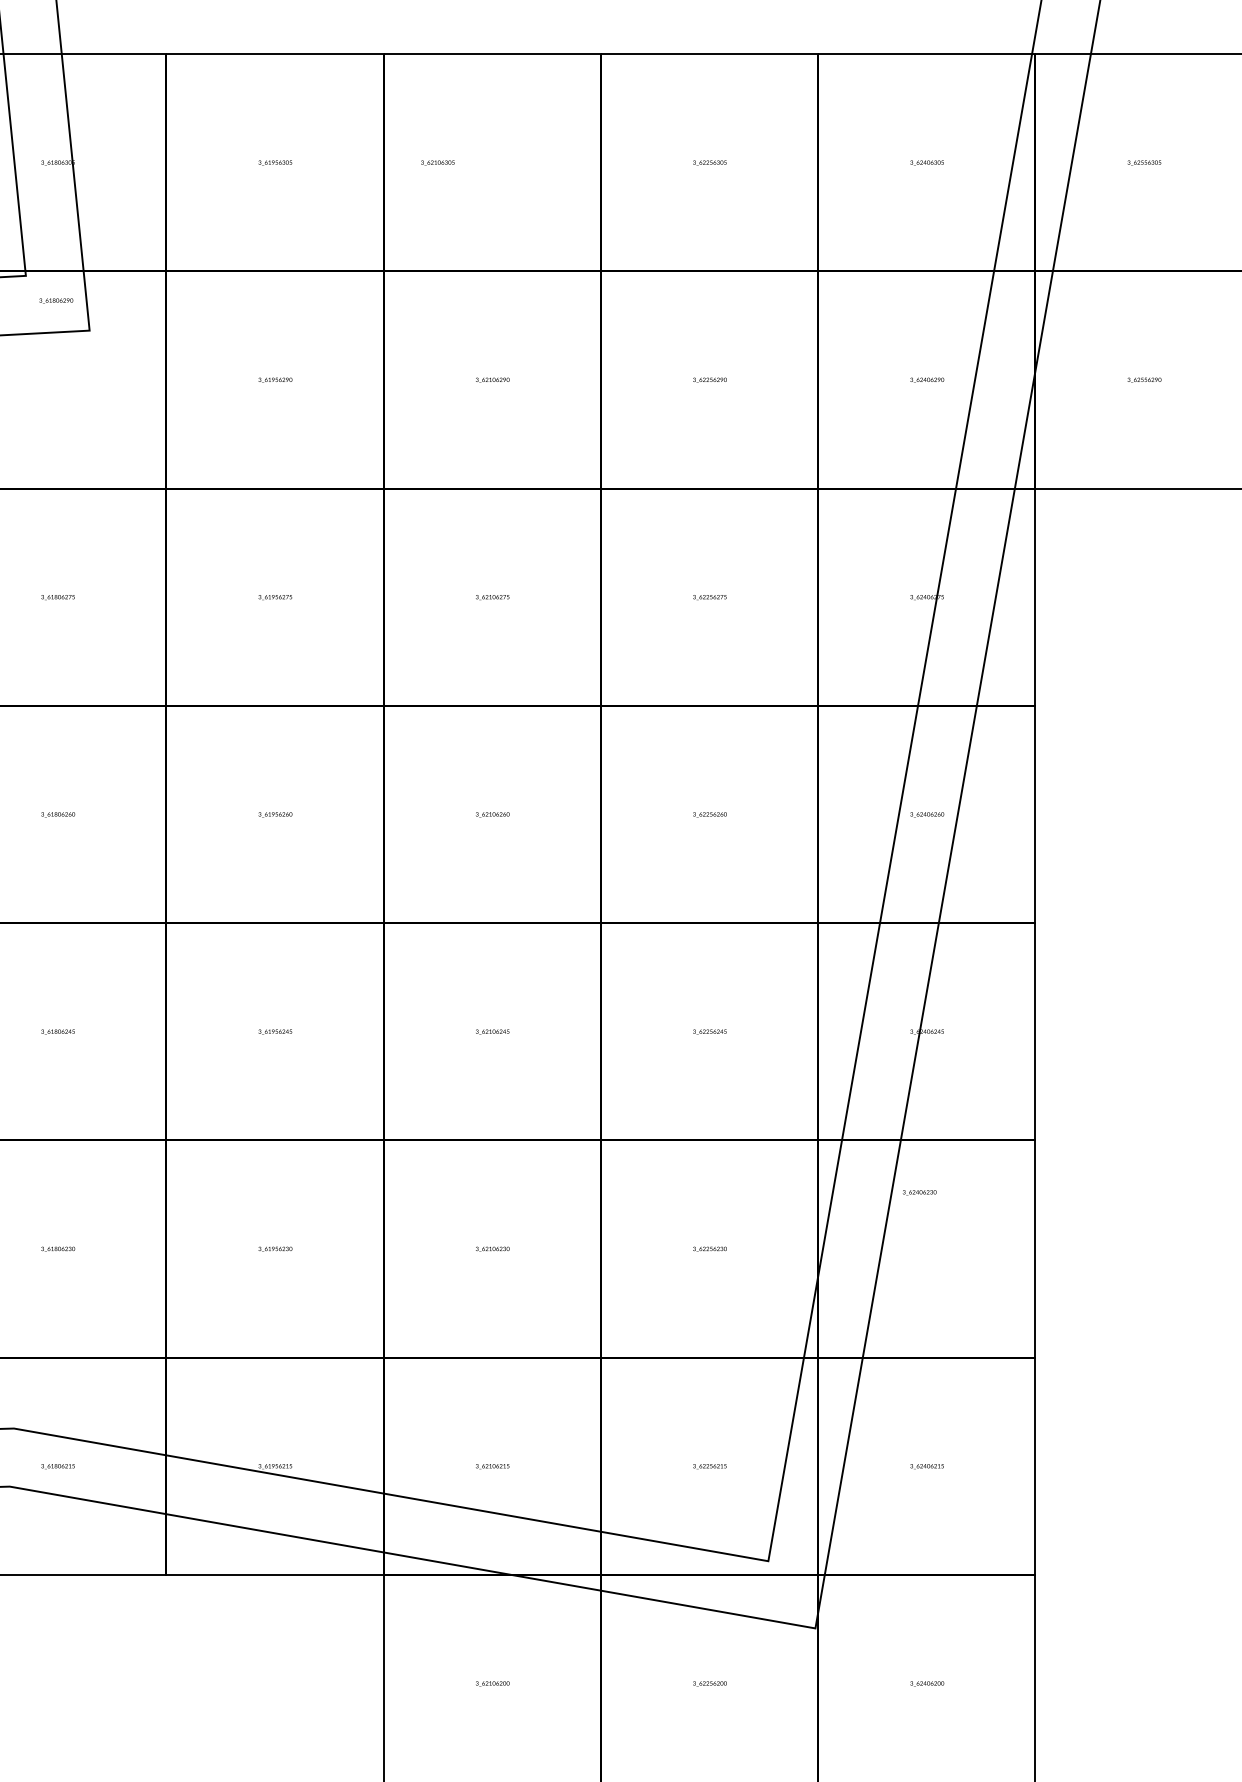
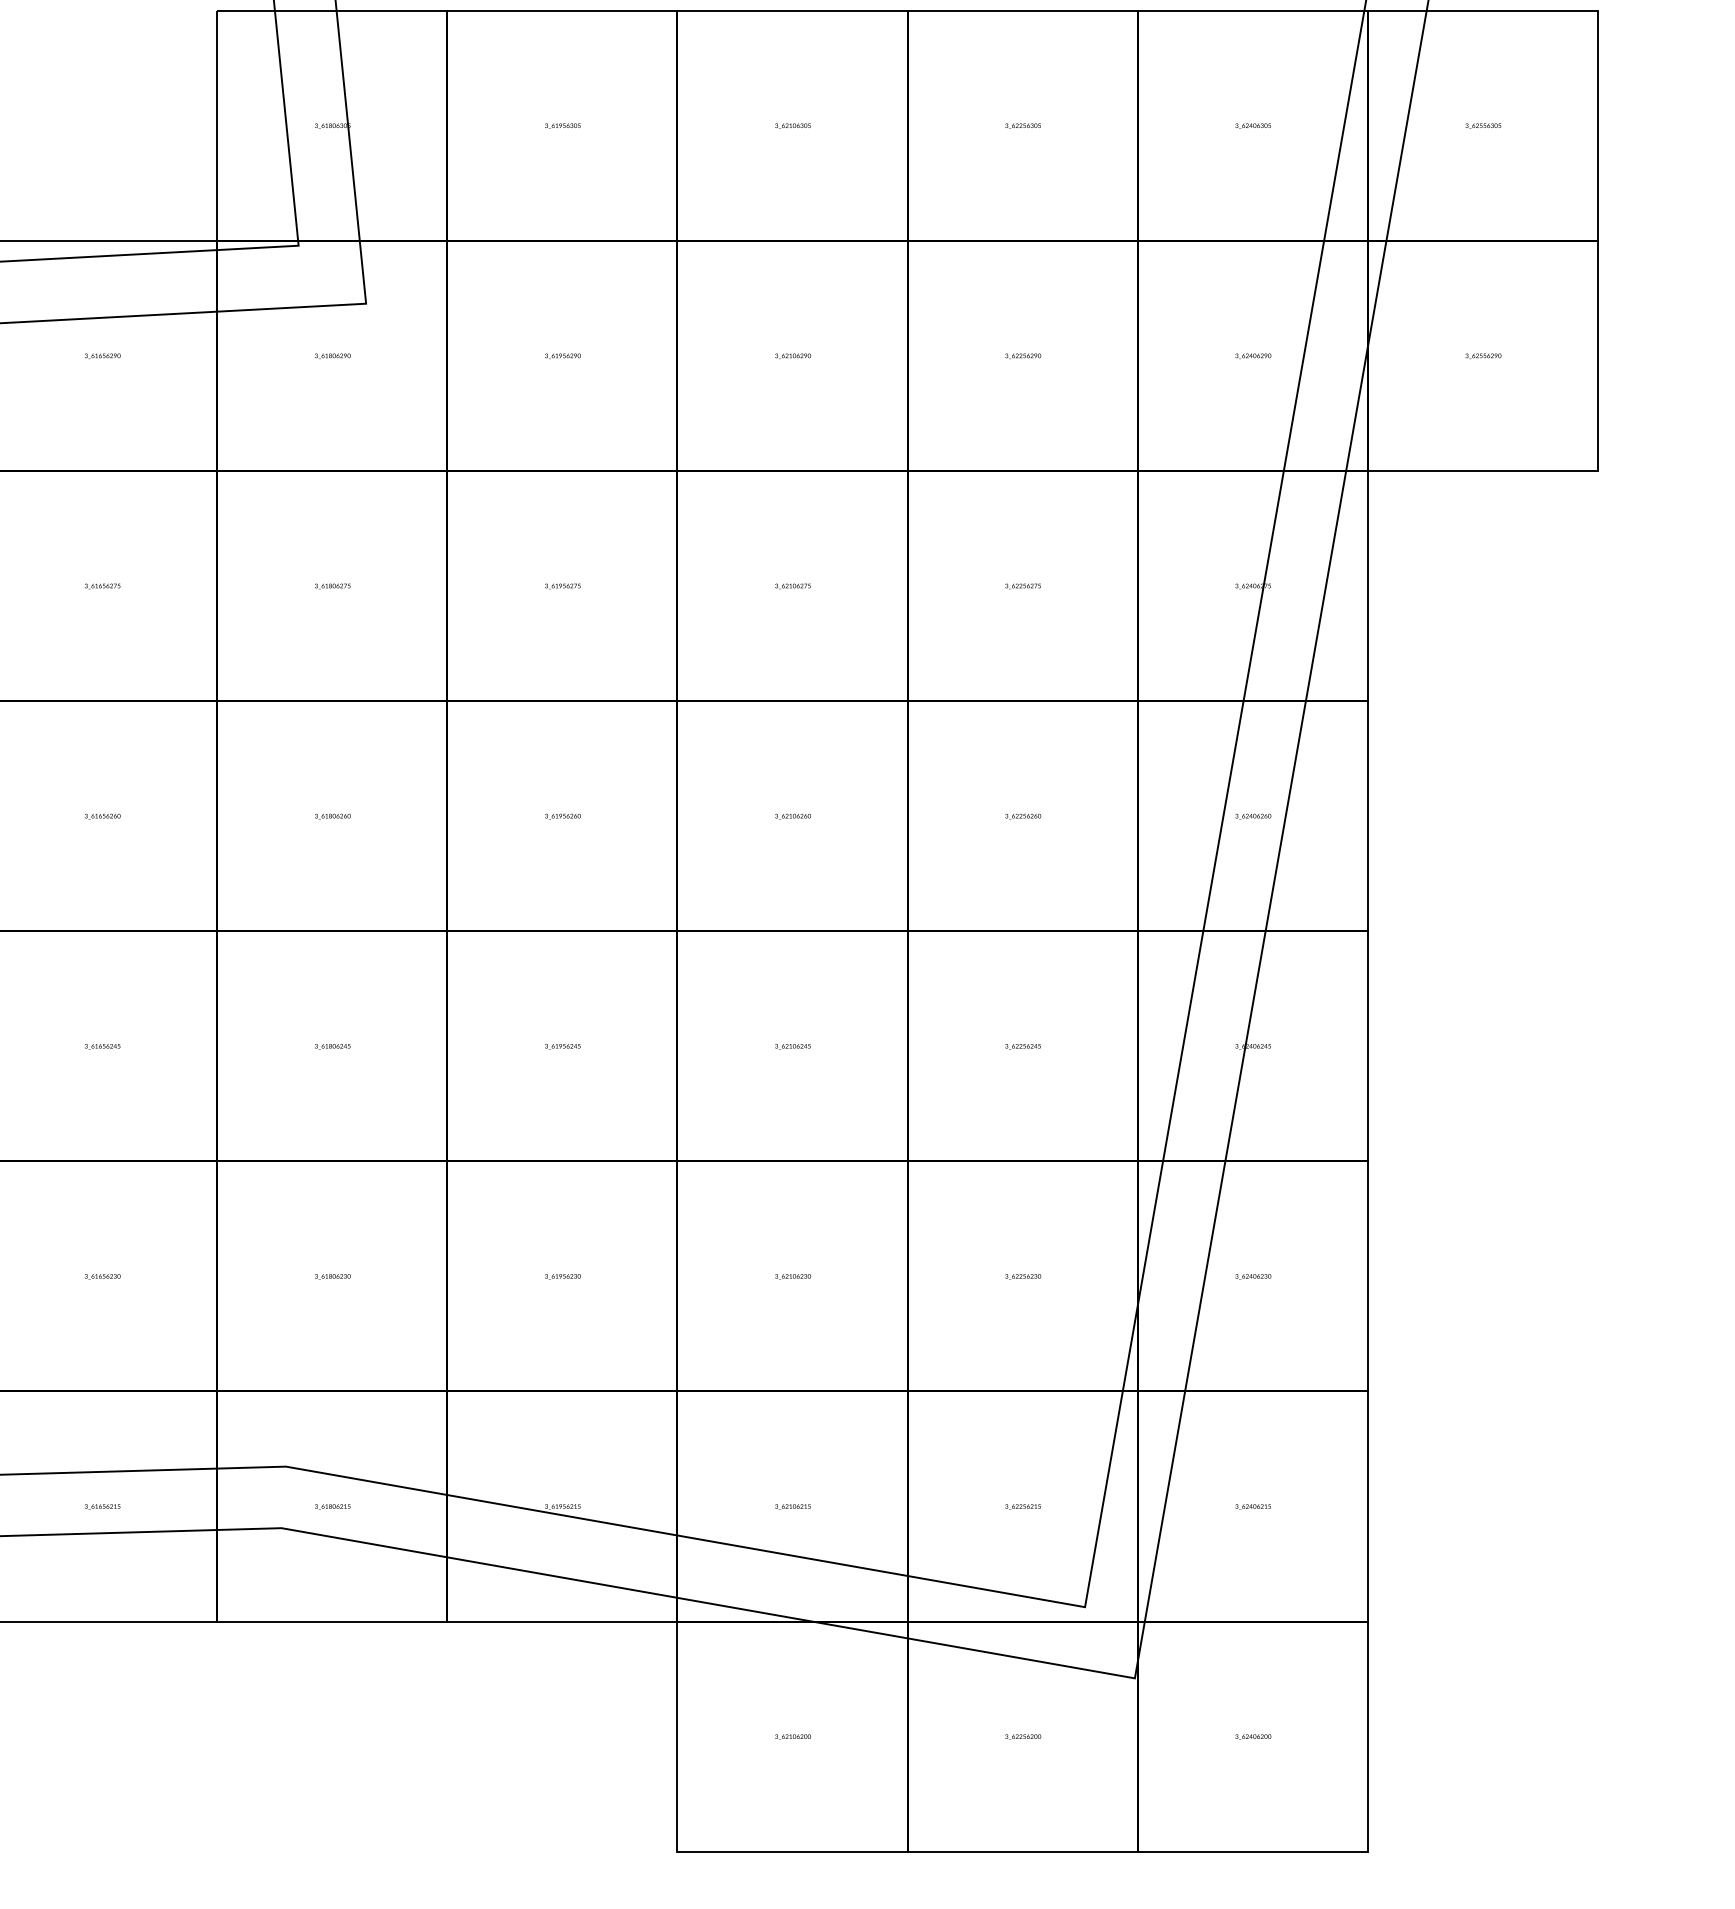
text: (437, 162) -> (792, 125), moved
text: (56, 300) -> (332, 355), moved
text: (919, 1192) -> (1253, 1276), moved

